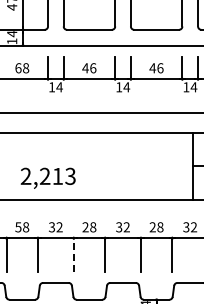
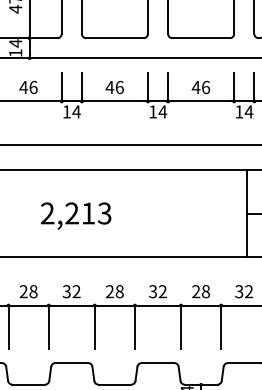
text: (22, 68) -> (28, 87), 68 -> 46
text: (47, 177) -> (75, 214), moved
text: (18, 227) -> (23, 291), 58 -> 28
line: (73, 254) -> (94, 326), dashed -> solid

